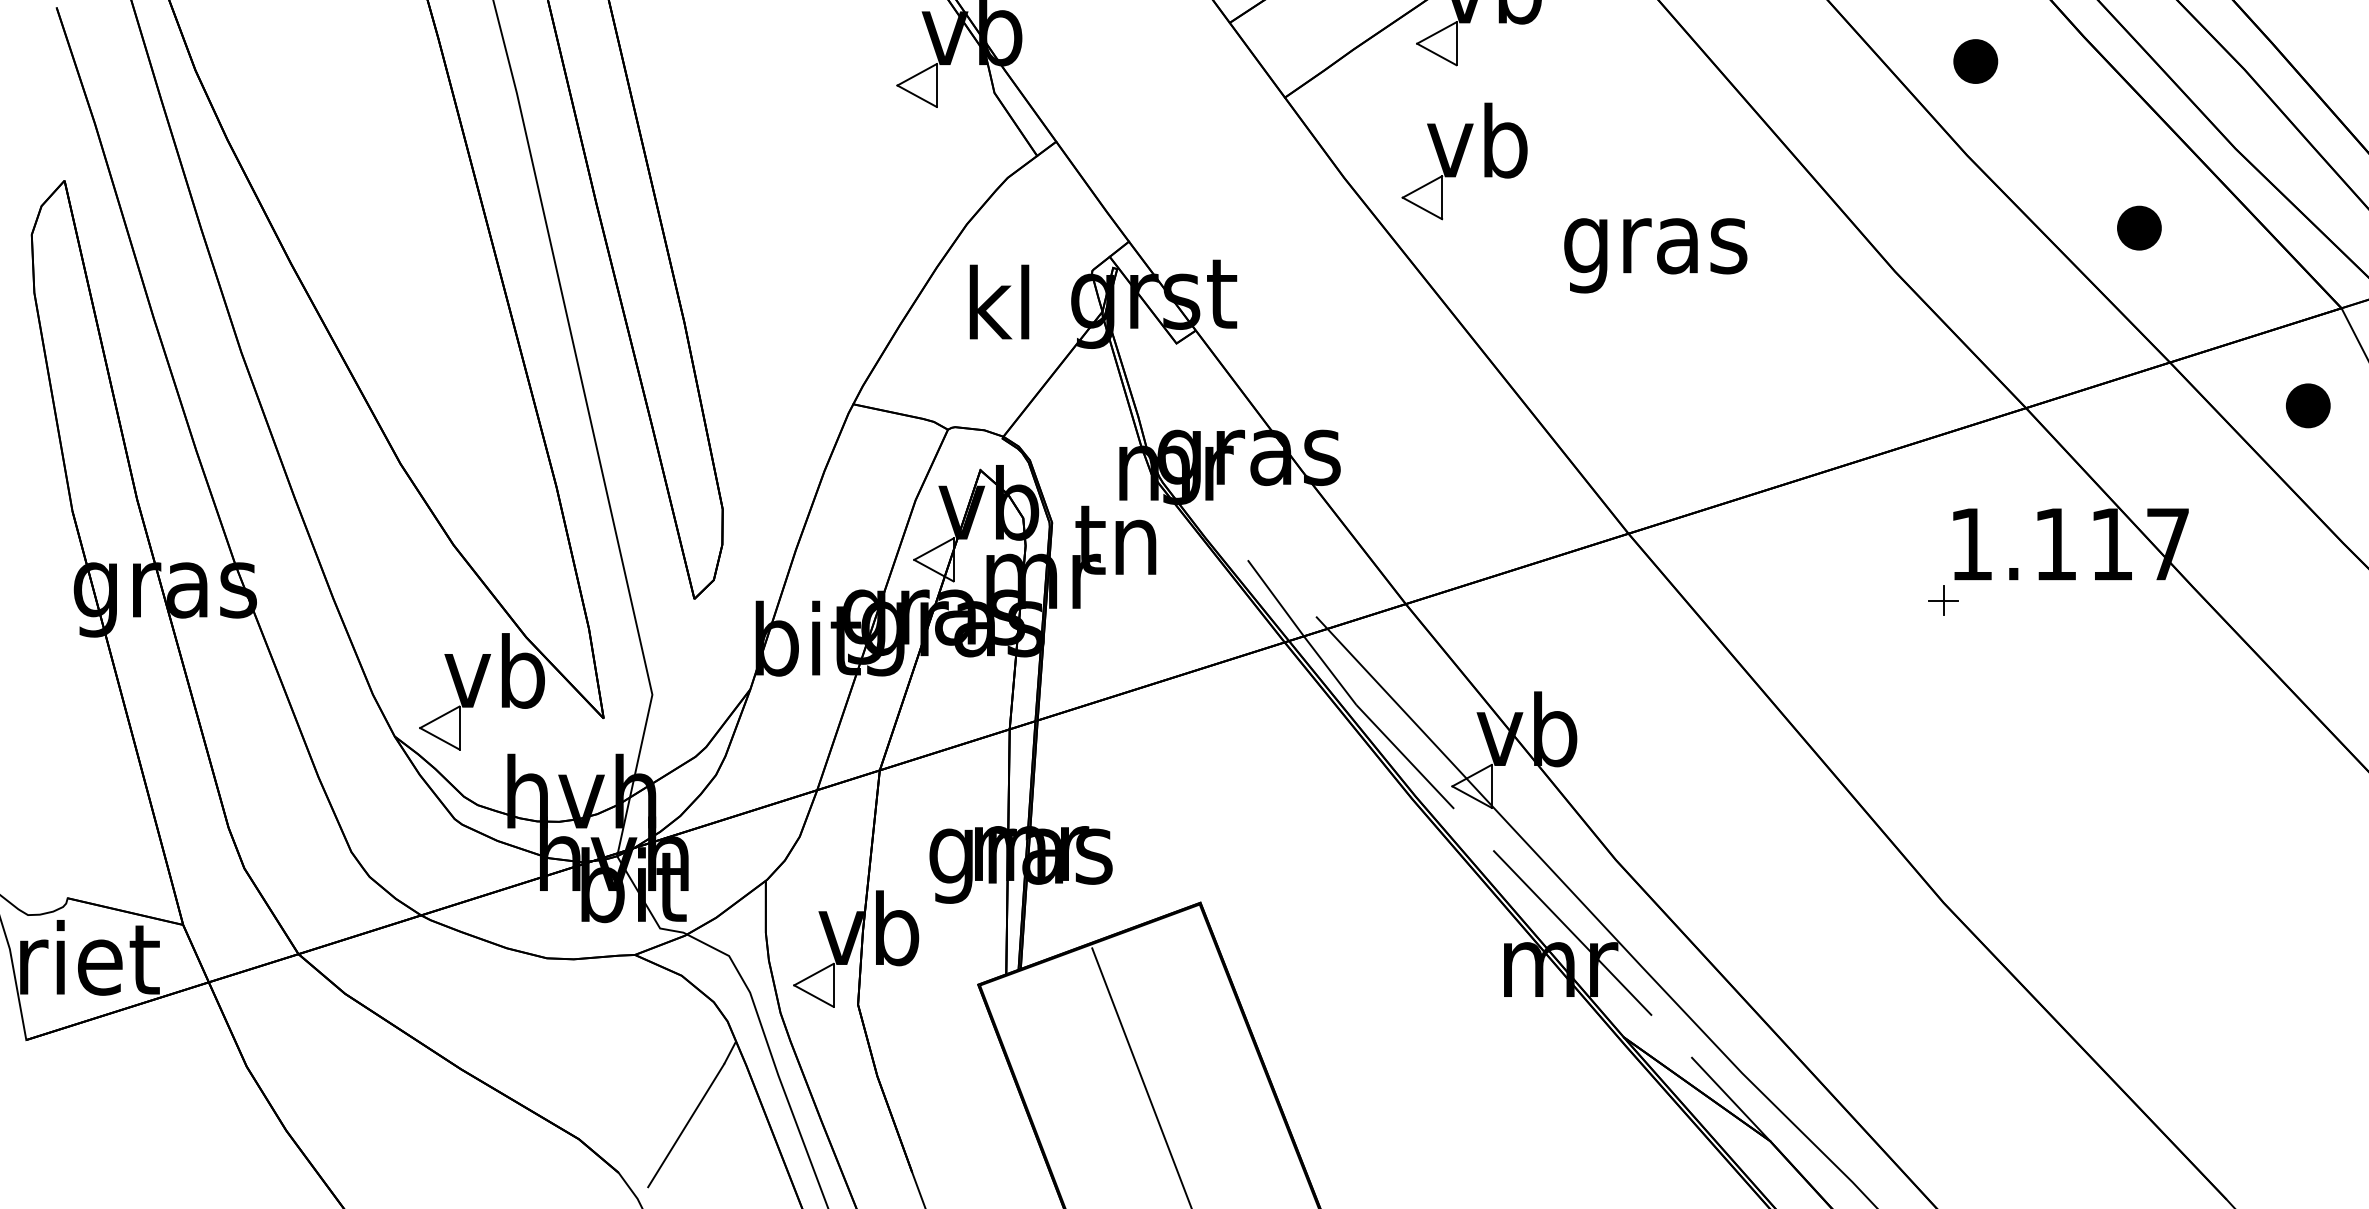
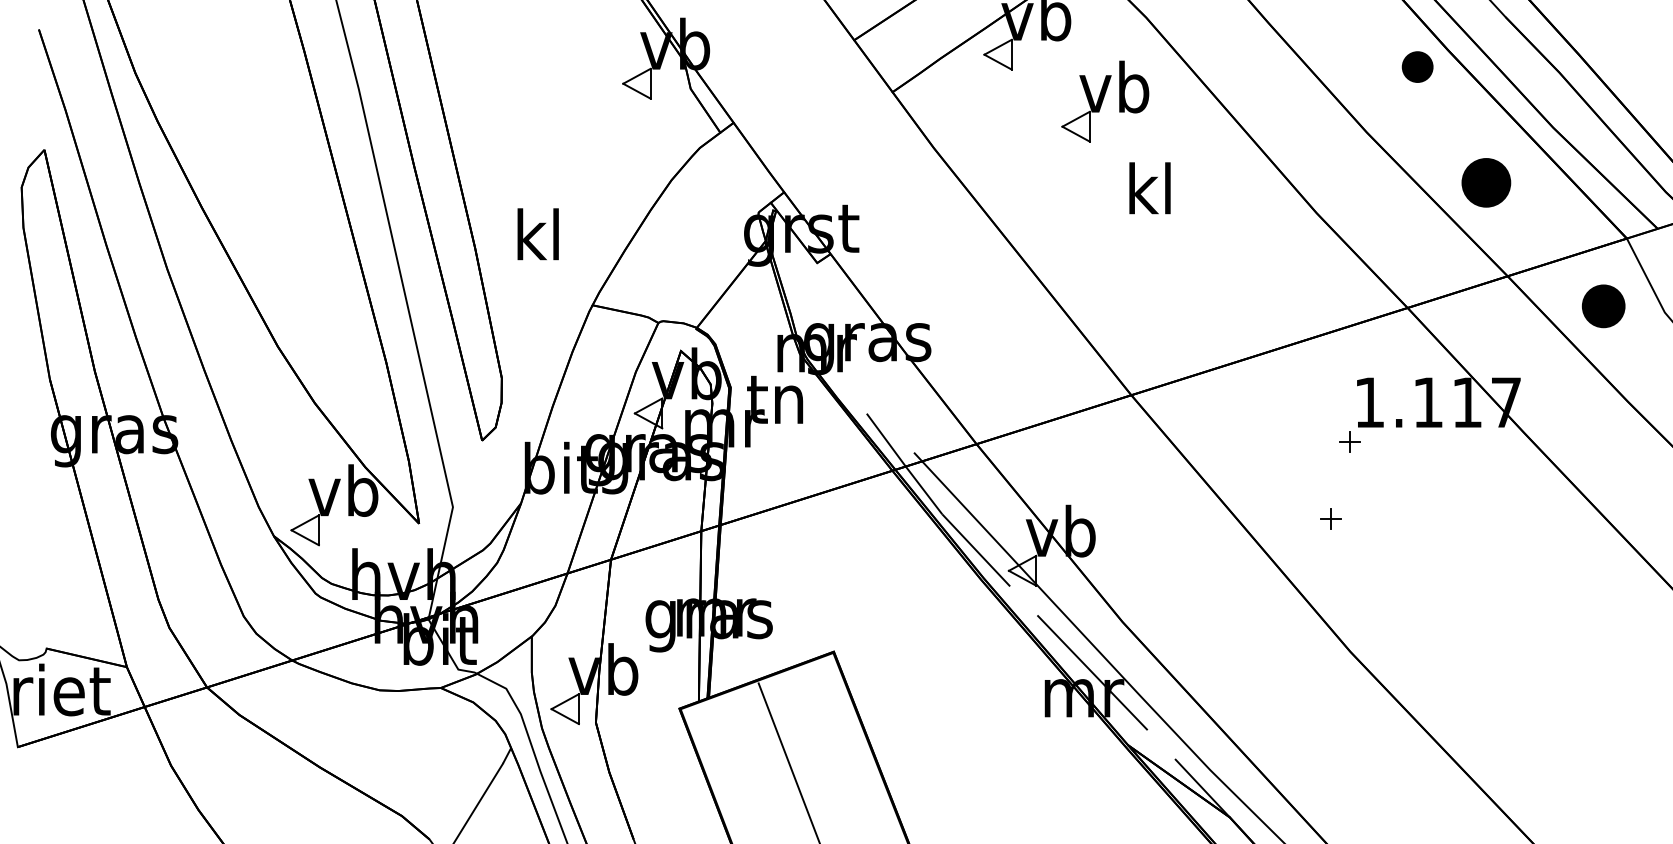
part: (1975, 60) -> (1417, 66), moved
part: (1464, 161) -> (1105, 101), moved
part: (2139, 227) -> (1486, 182), size x1.6
text: (1654, 246) -> (1149, 195), gras -> kl
text: (998, 302) -> (537, 234), moved
part: (2307, 406) -> (1603, 306), size x1.4
part: (1915, 711) -> (1330, 518), added

